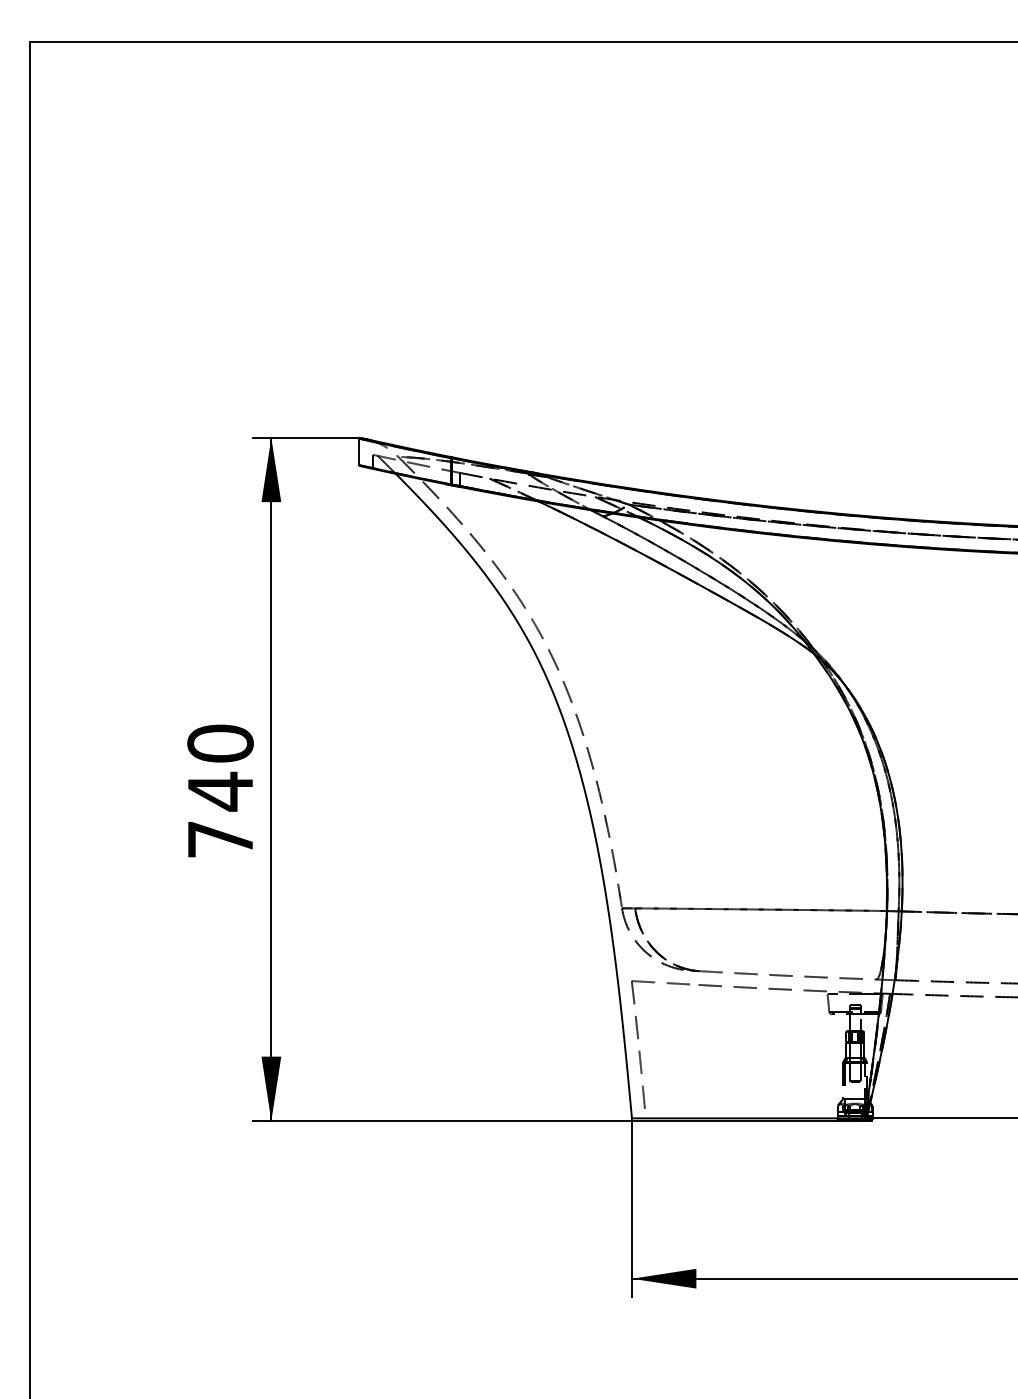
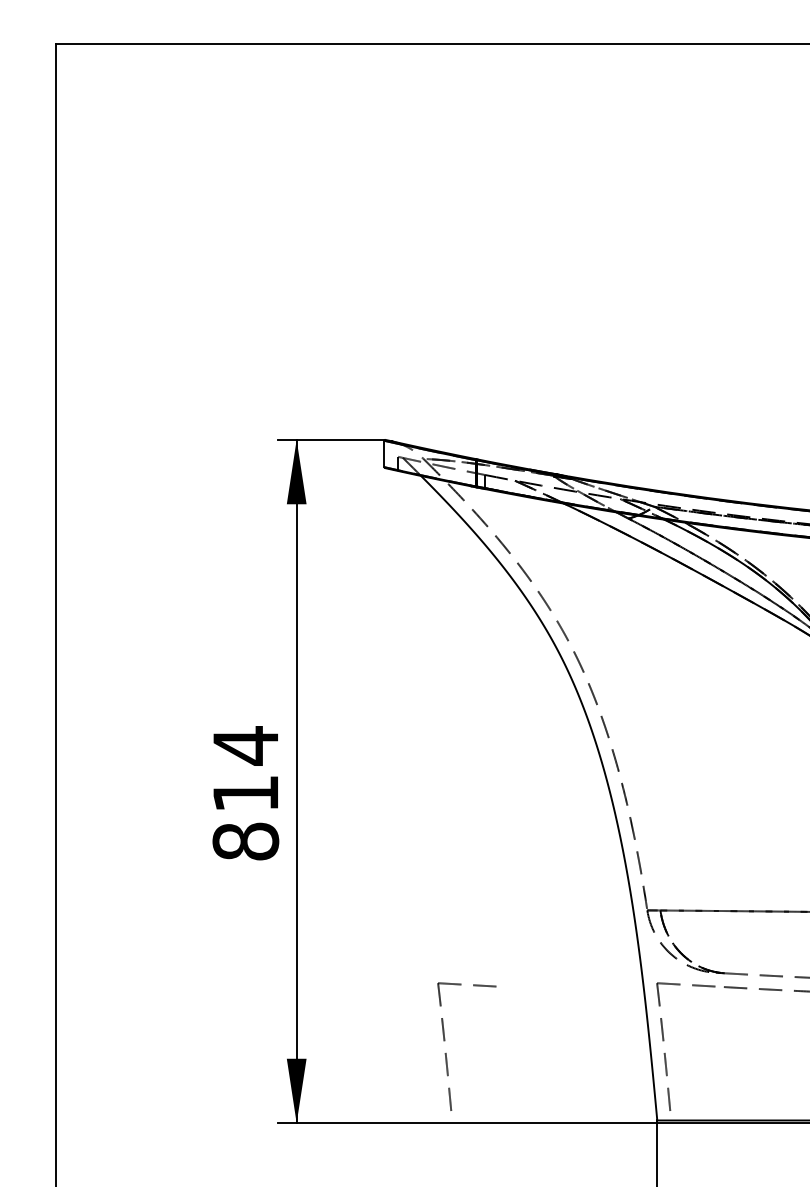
text: (220, 790) -> (245, 792), 740 -> 814
part: (421, 1051) -> (446, 1053), added

